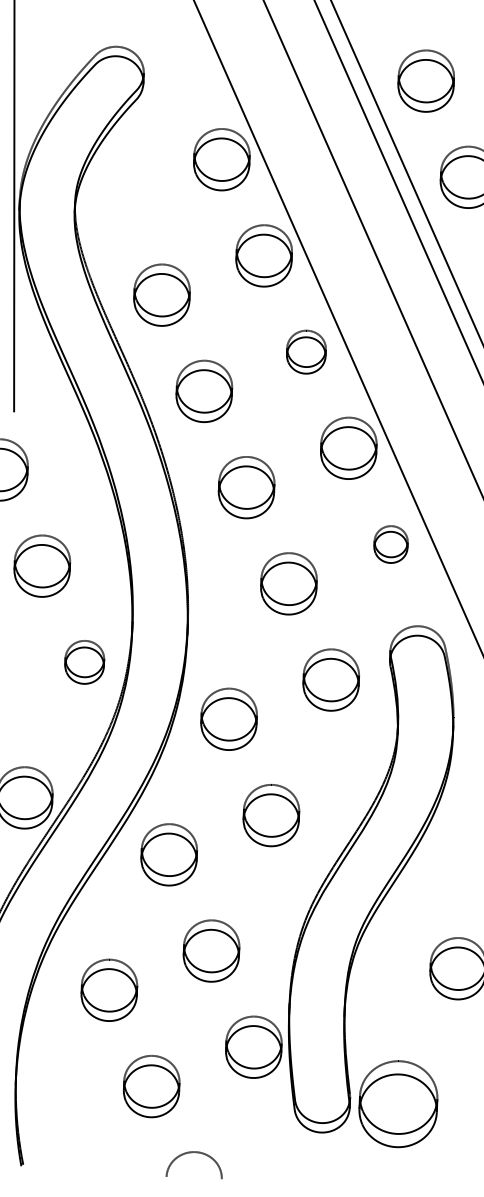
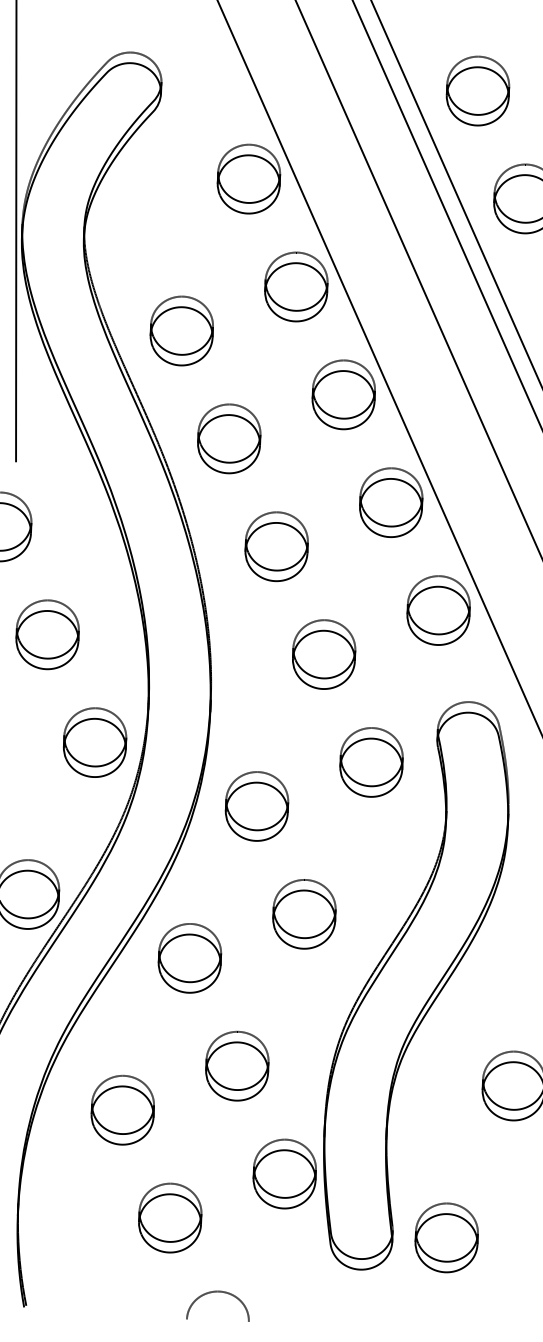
part: (306, 351) -> (343, 394), size x1.43
part: (390, 544) -> (438, 610), size x1.67
part: (84, 662) -> (95, 742), size x1.43
part: (398, 1103) -> (446, 1237), size x0.71

